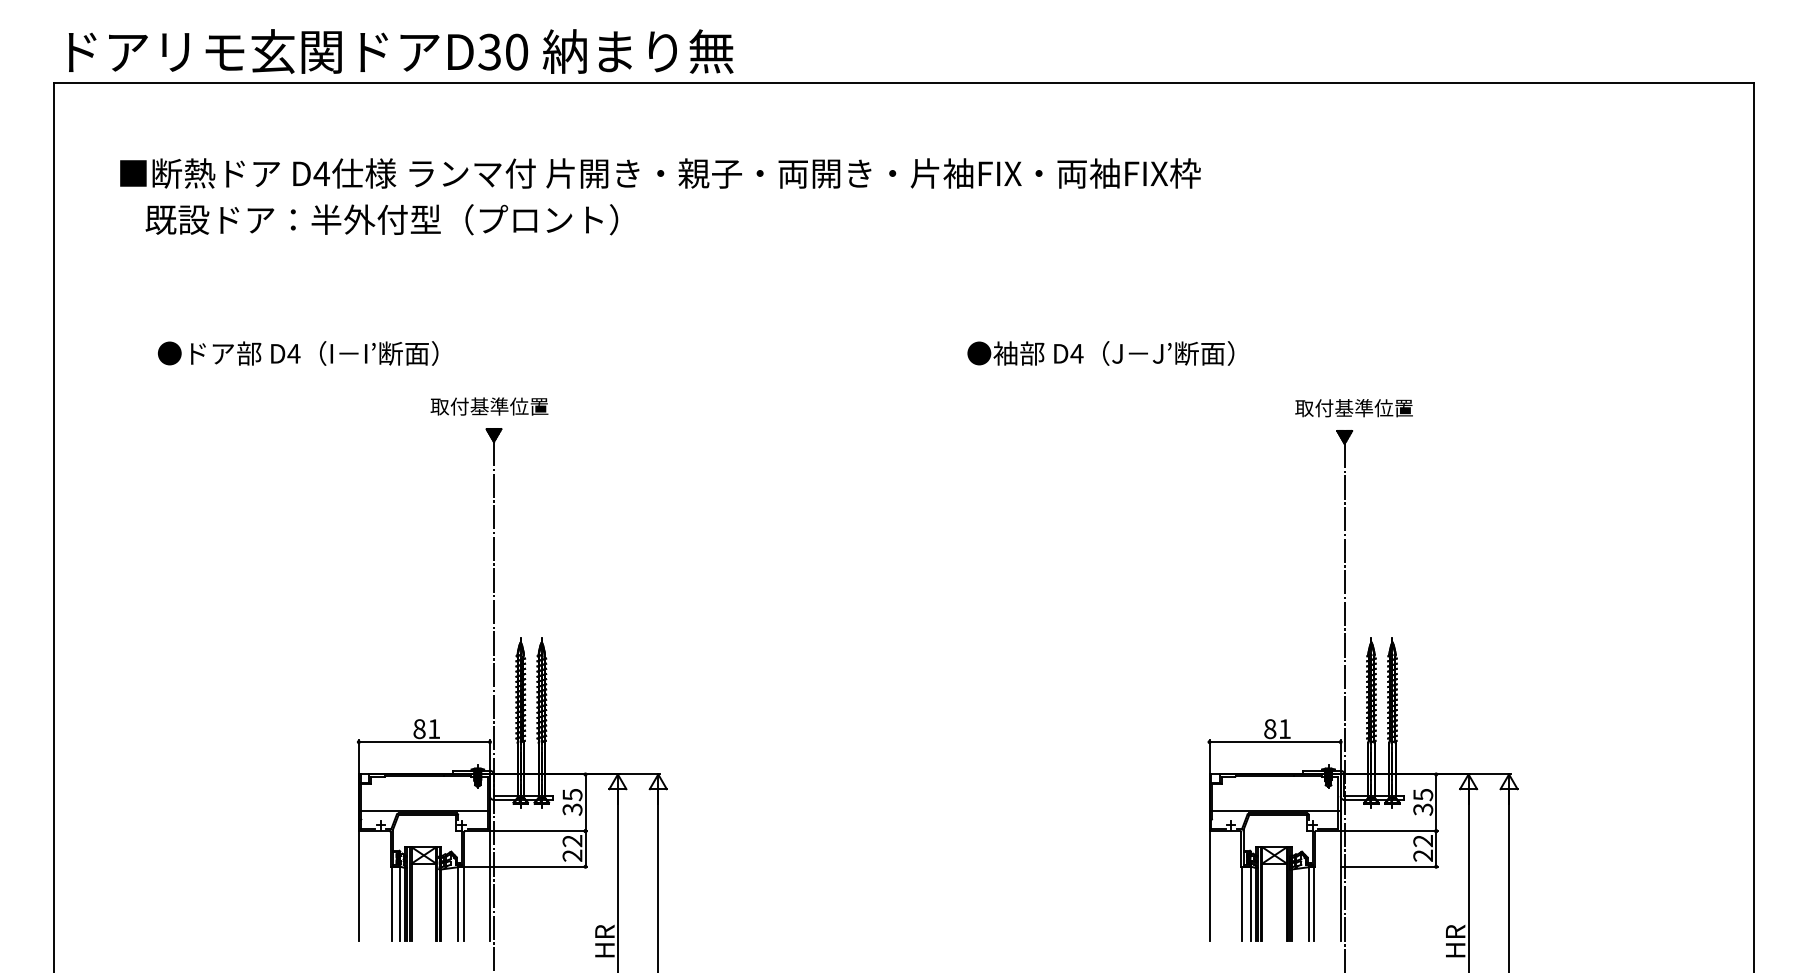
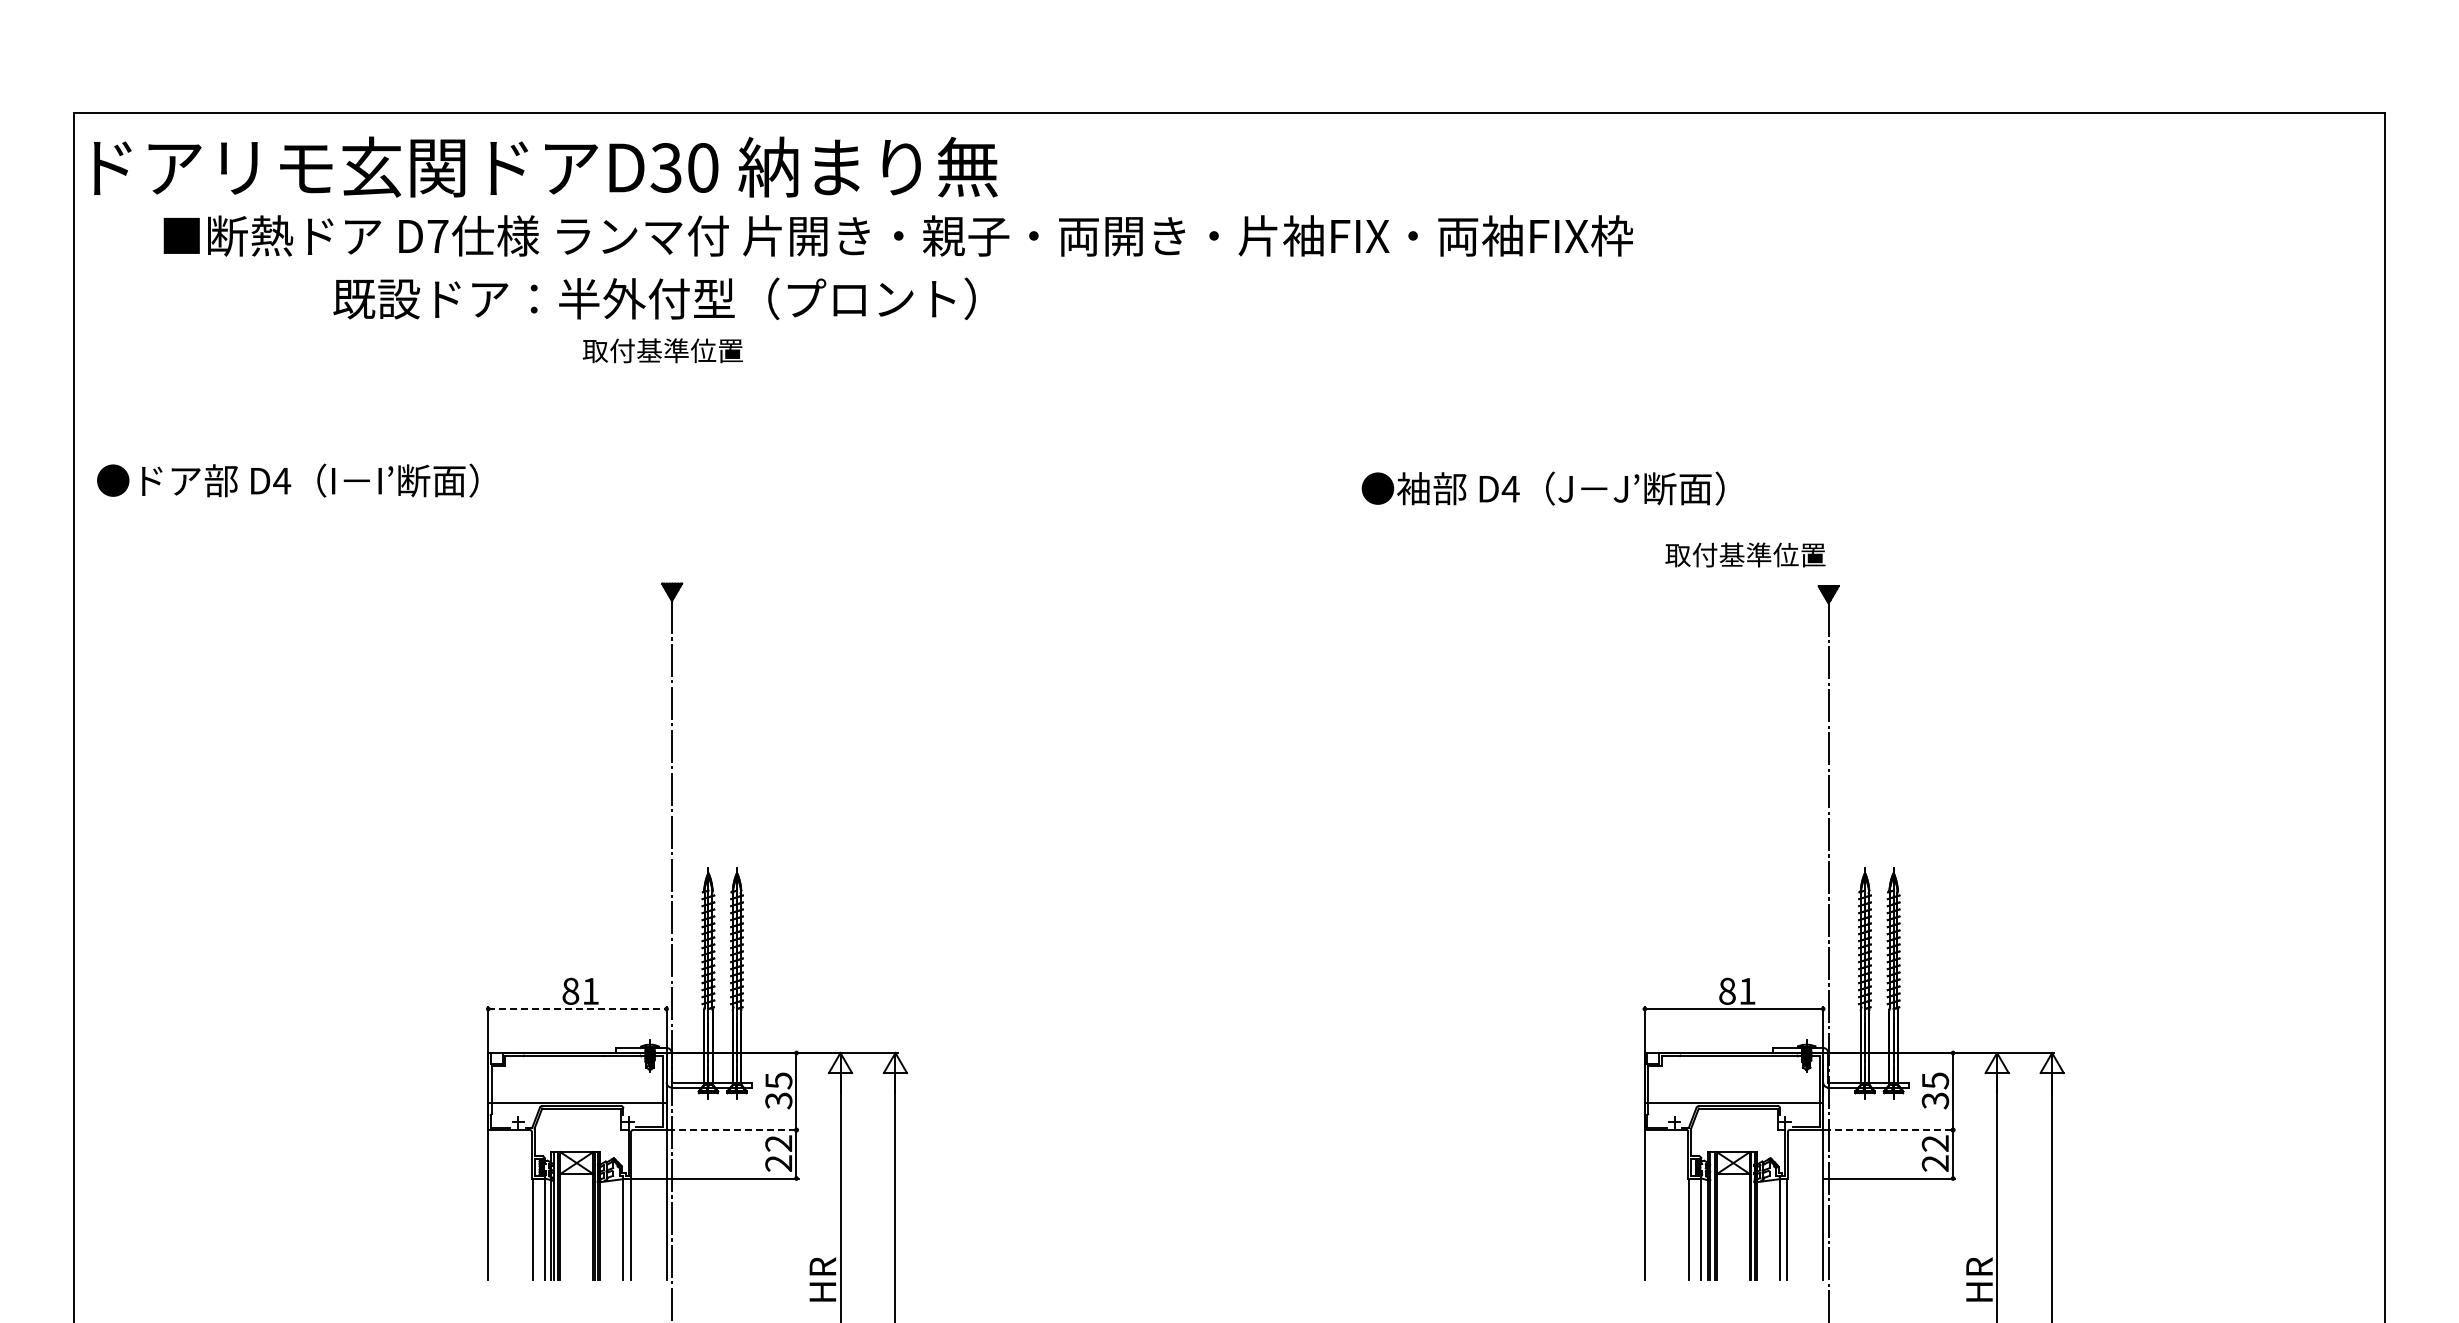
text: (400, 51) -> (545, 166), moved
text: (321, 173) -> (437, 236), D4 -> D7
text: (381, 219) -> (654, 298), moved
text: (297, 353) -> (287, 480), moved
text: (1100, 353) -> (1542, 488), moved
text: (489, 406) -> (662, 350), moved
text: (1354, 407) -> (1745, 554), moved
line: (424, 742) -> (577, 1009), solid -> dashed
line: (539, 831) -> (733, 1130), solid -> dashed
line: (1390, 831) -> (1890, 1130), solid -> dashed

